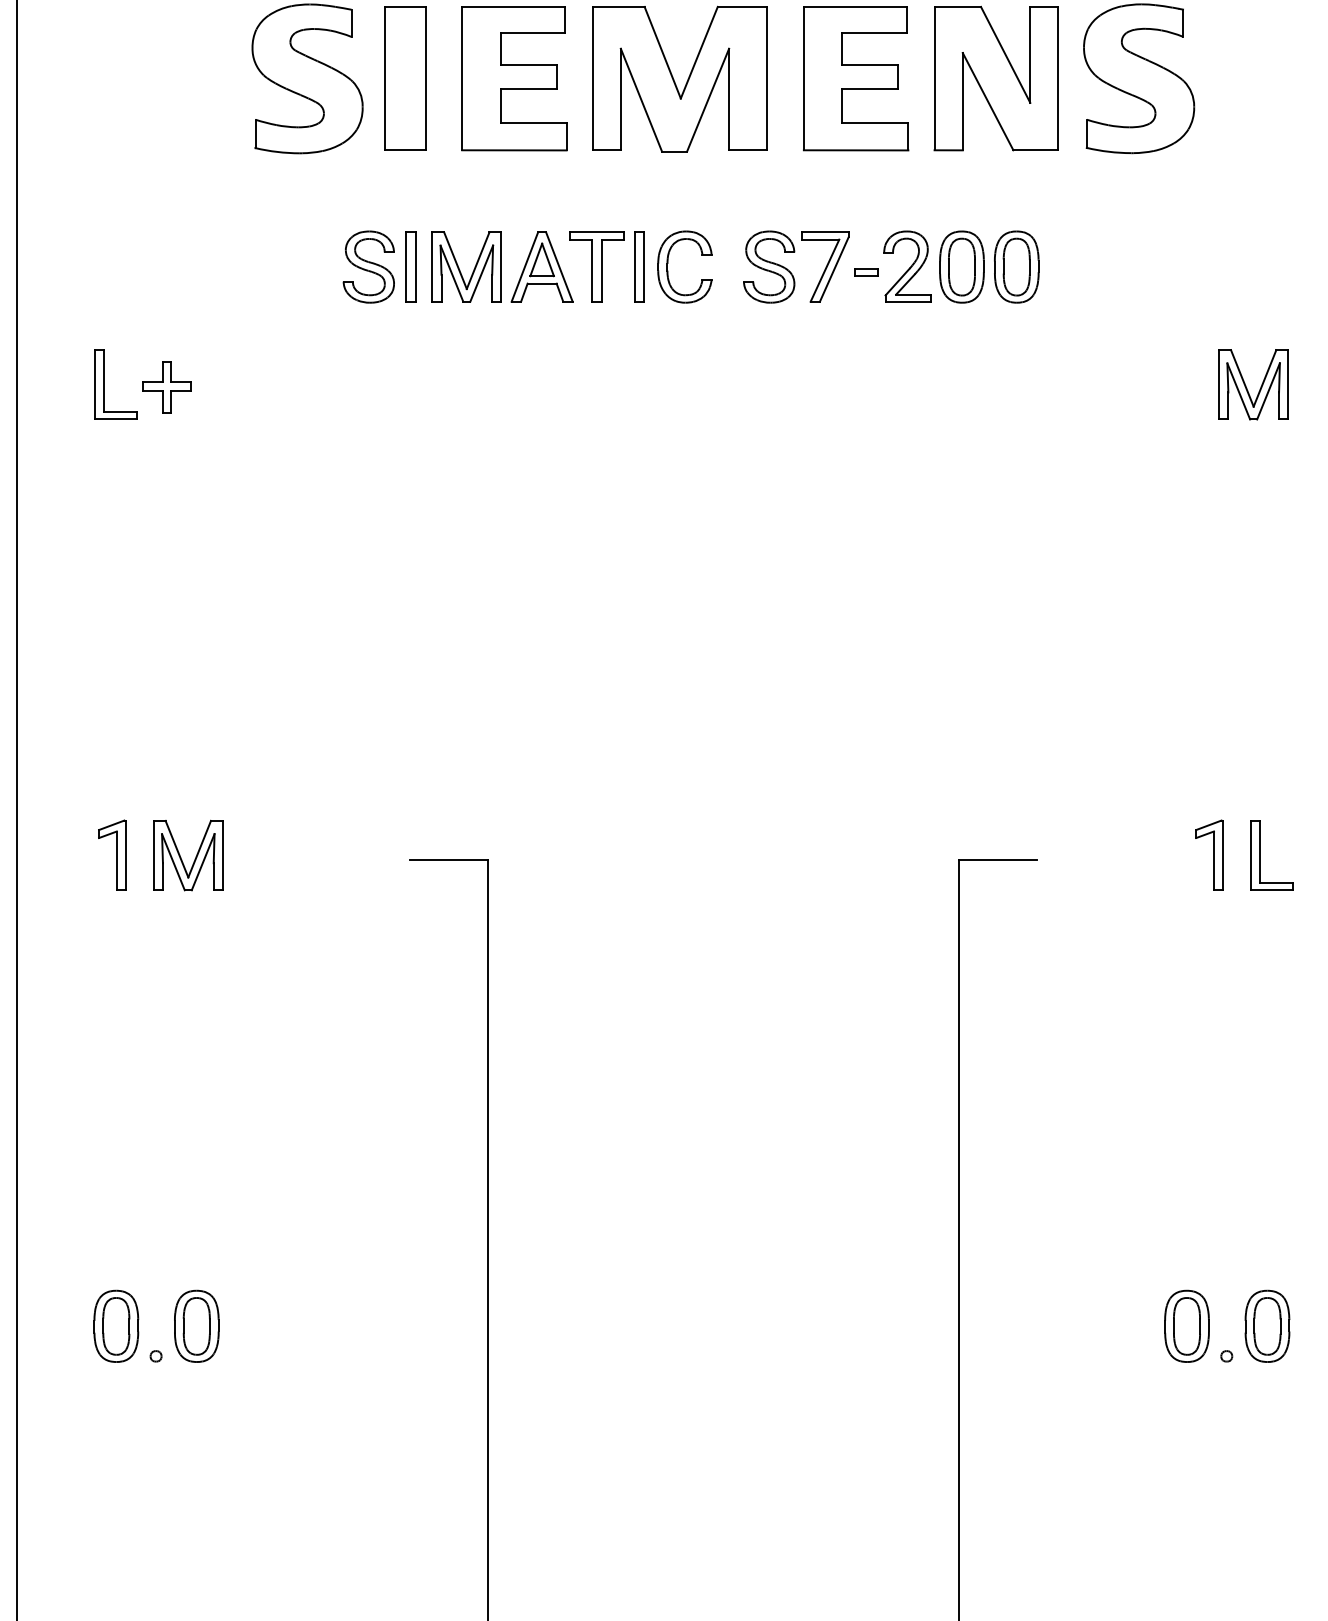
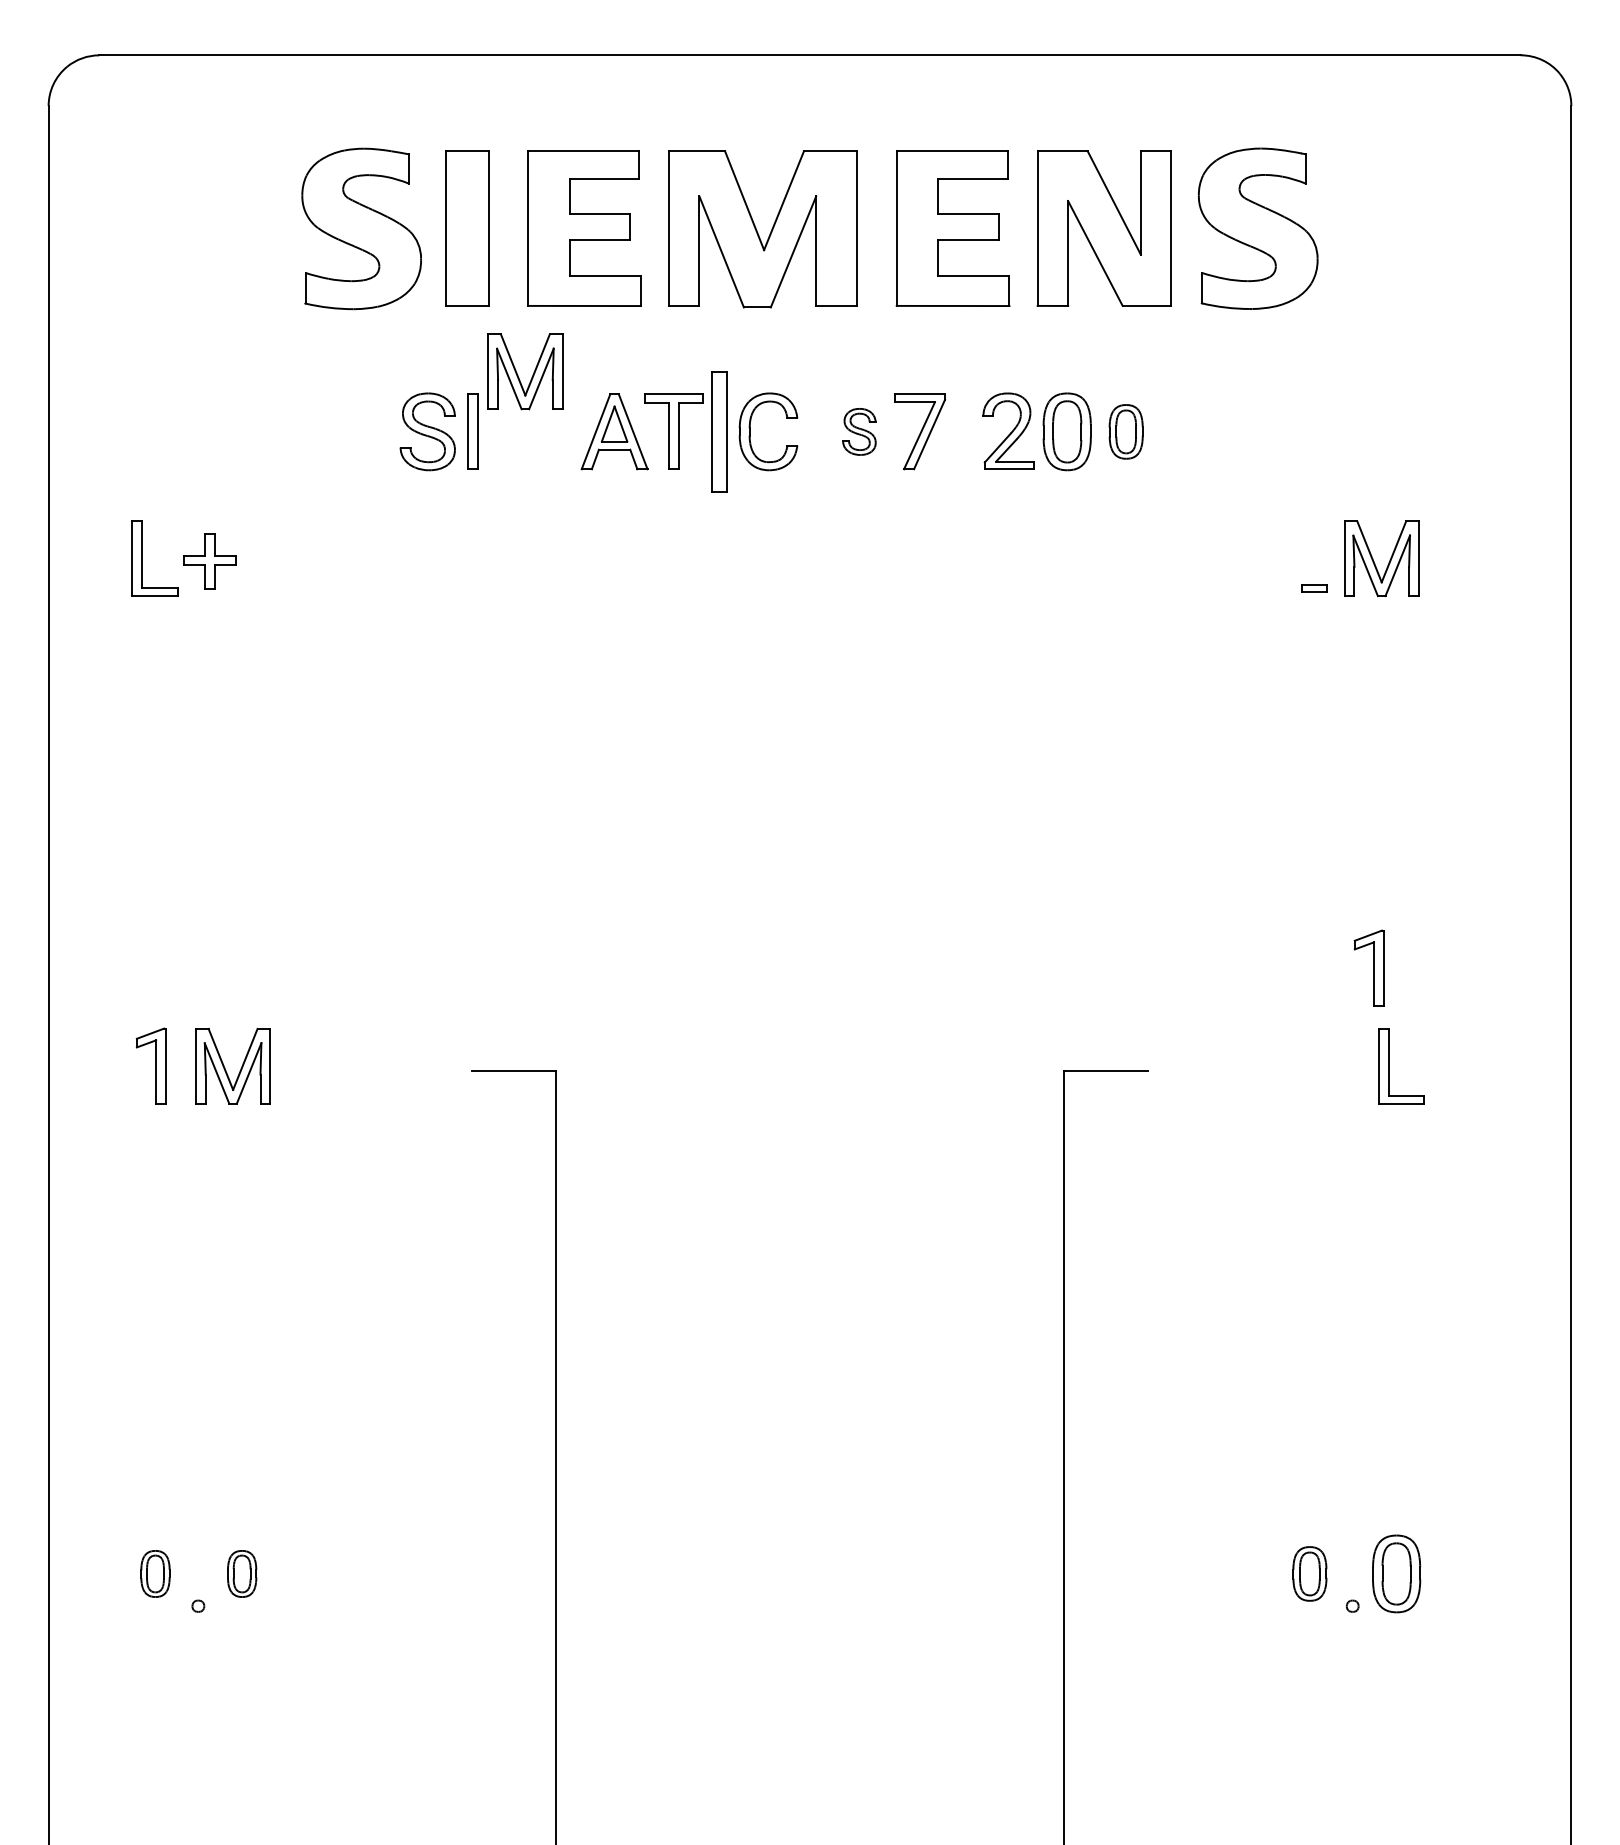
part: (638, 266) -> (718, 431), size x1.6
part: (769, 266) -> (859, 431), size x0.6
part: (1016, 266) -> (1125, 431), size x0.7
part: (473, 269) -> (532, 374), moved
part: (866, 272) -> (1314, 588), moved
part: (1208, 854) -> (1368, 967), moved
part: (116, 1325) -> (155, 1573), size x0.6
part: (196, 1325) -> (241, 1573), size x0.6
part: (1186, 1325) -> (1309, 1573), size x0.7

